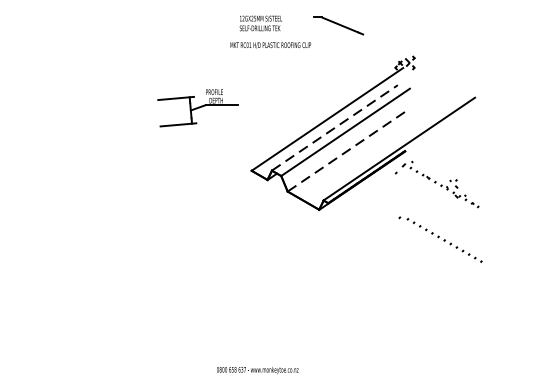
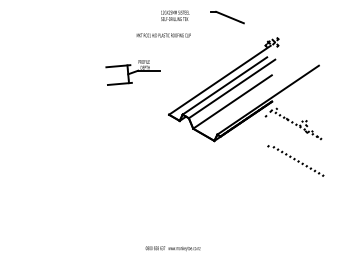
text: (270, 45) -> (163, 35), moved
line: (335, 127) -> (225, 85), dashed -> solid
line: (346, 151) -> (232, 101), dashed -> solid

